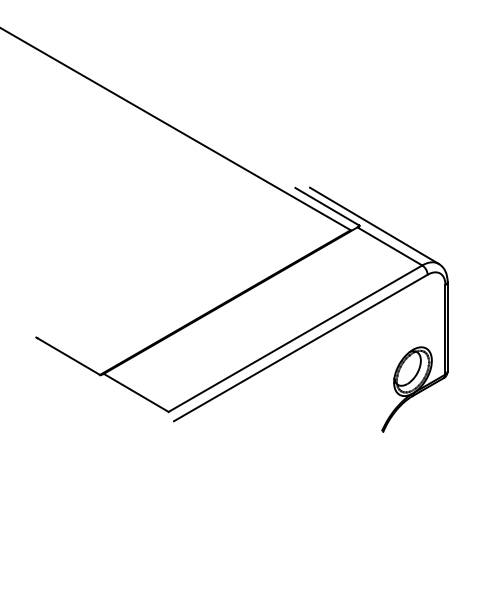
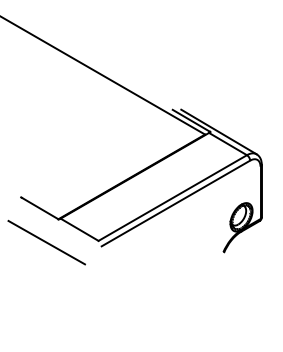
line: (79, 414) -> (46, 242), added

